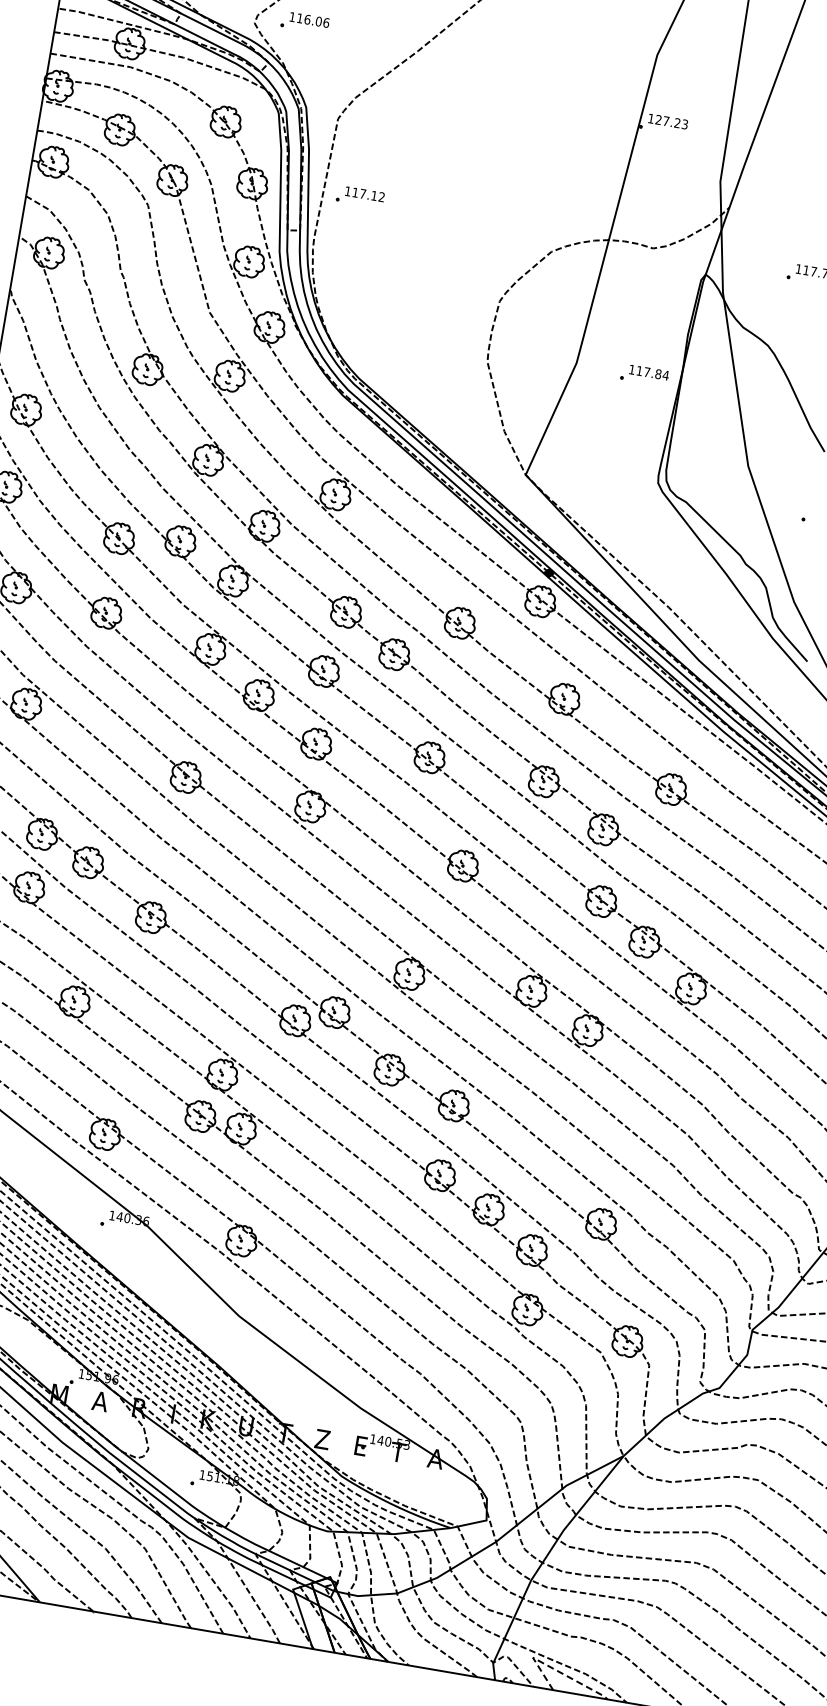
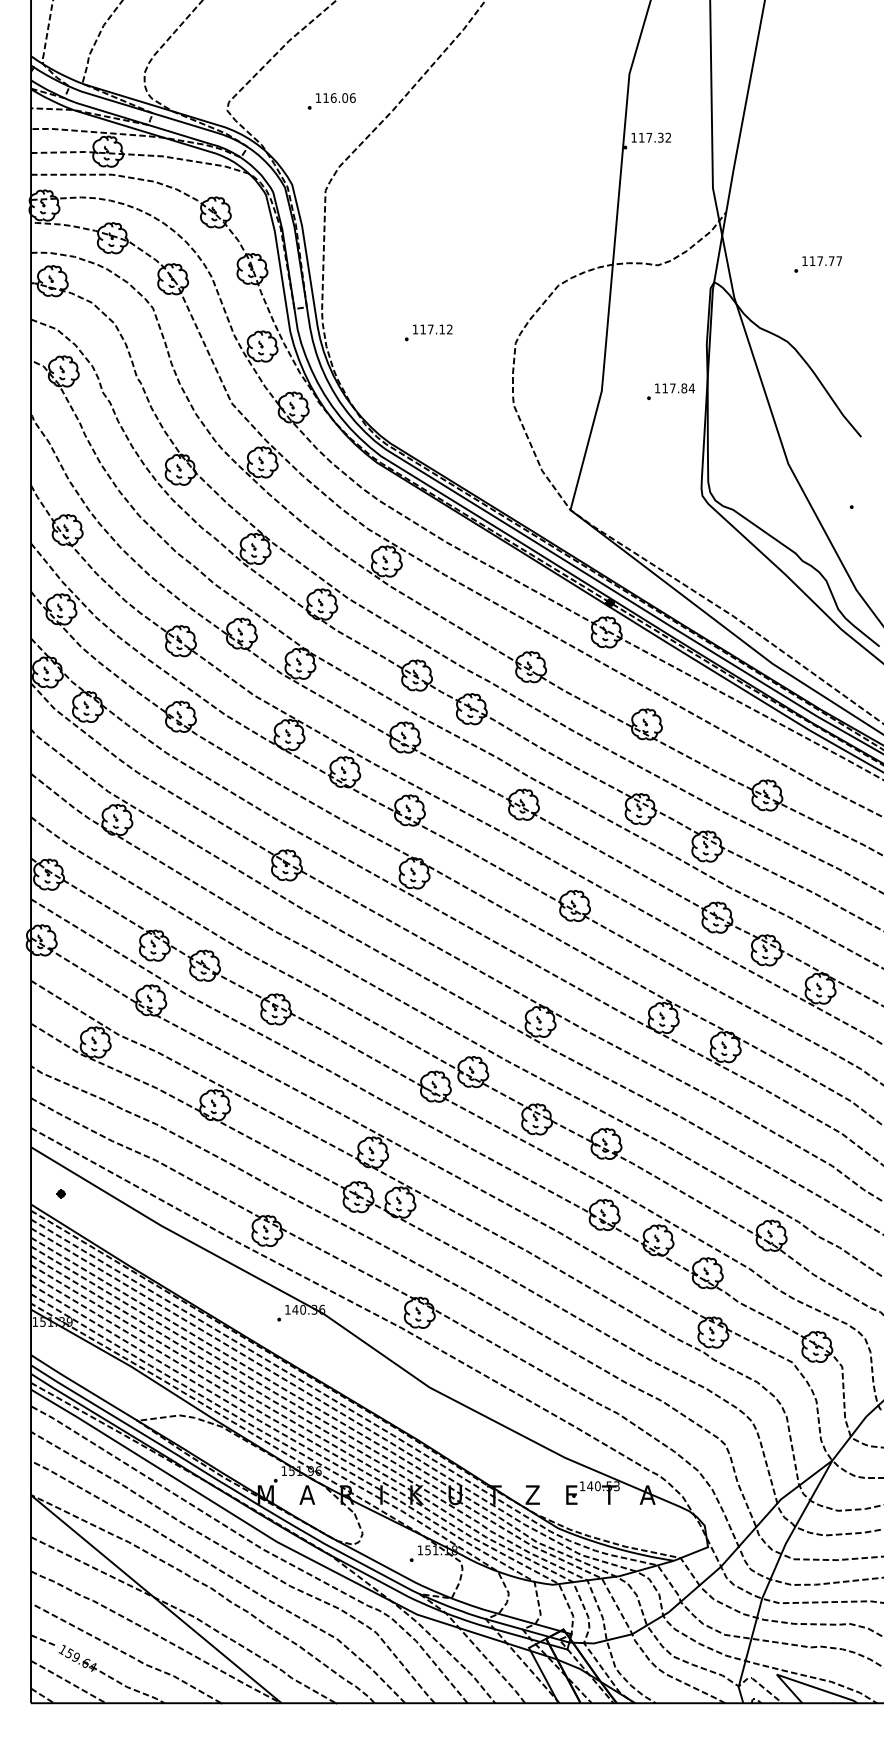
part: (304, 22) -> (331, 101), moved
text: (671, 121) -> (654, 137), 127.23 -> 117.32
part: (360, 196) -> (428, 332), moved
line: (553, 1669) -> (799, 1682), dashed -> solid

